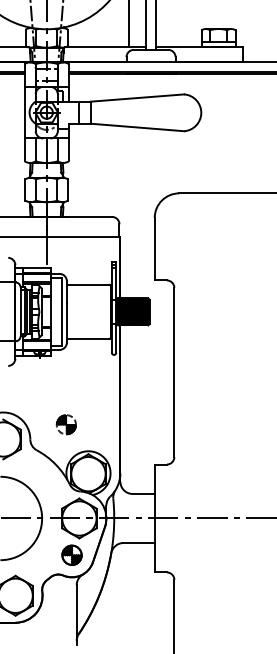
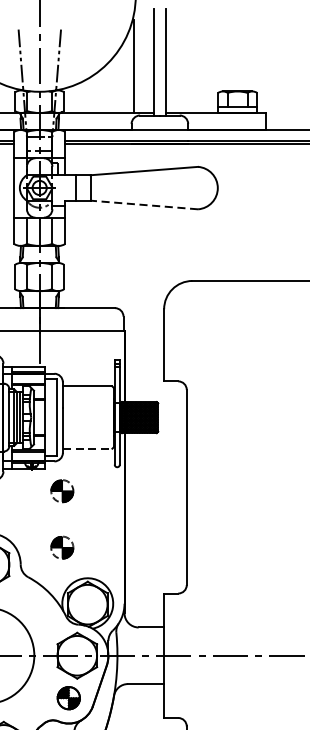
line: (137, 127) -> (144, 205), solid -> dashed
line: (88, 338) -> (87, 448), solid -> dashed
part: (65, 375) -> (61, 490), added

